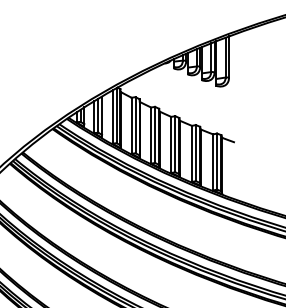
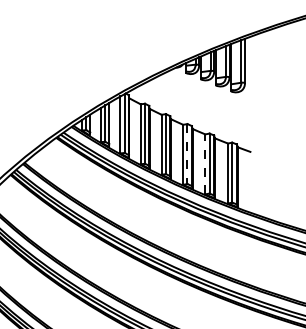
line: (175, 144) -> (187, 154), solid -> dashed
line: (192, 154) -> (205, 164), solid -> dashed

